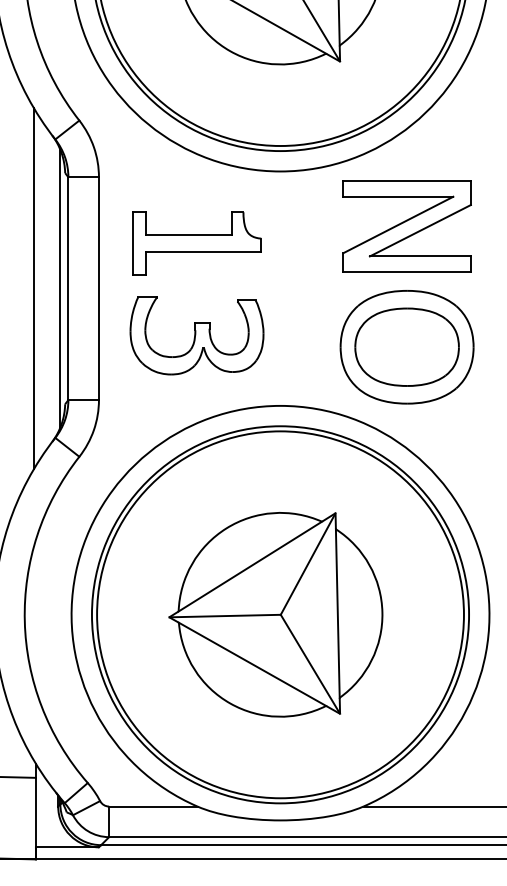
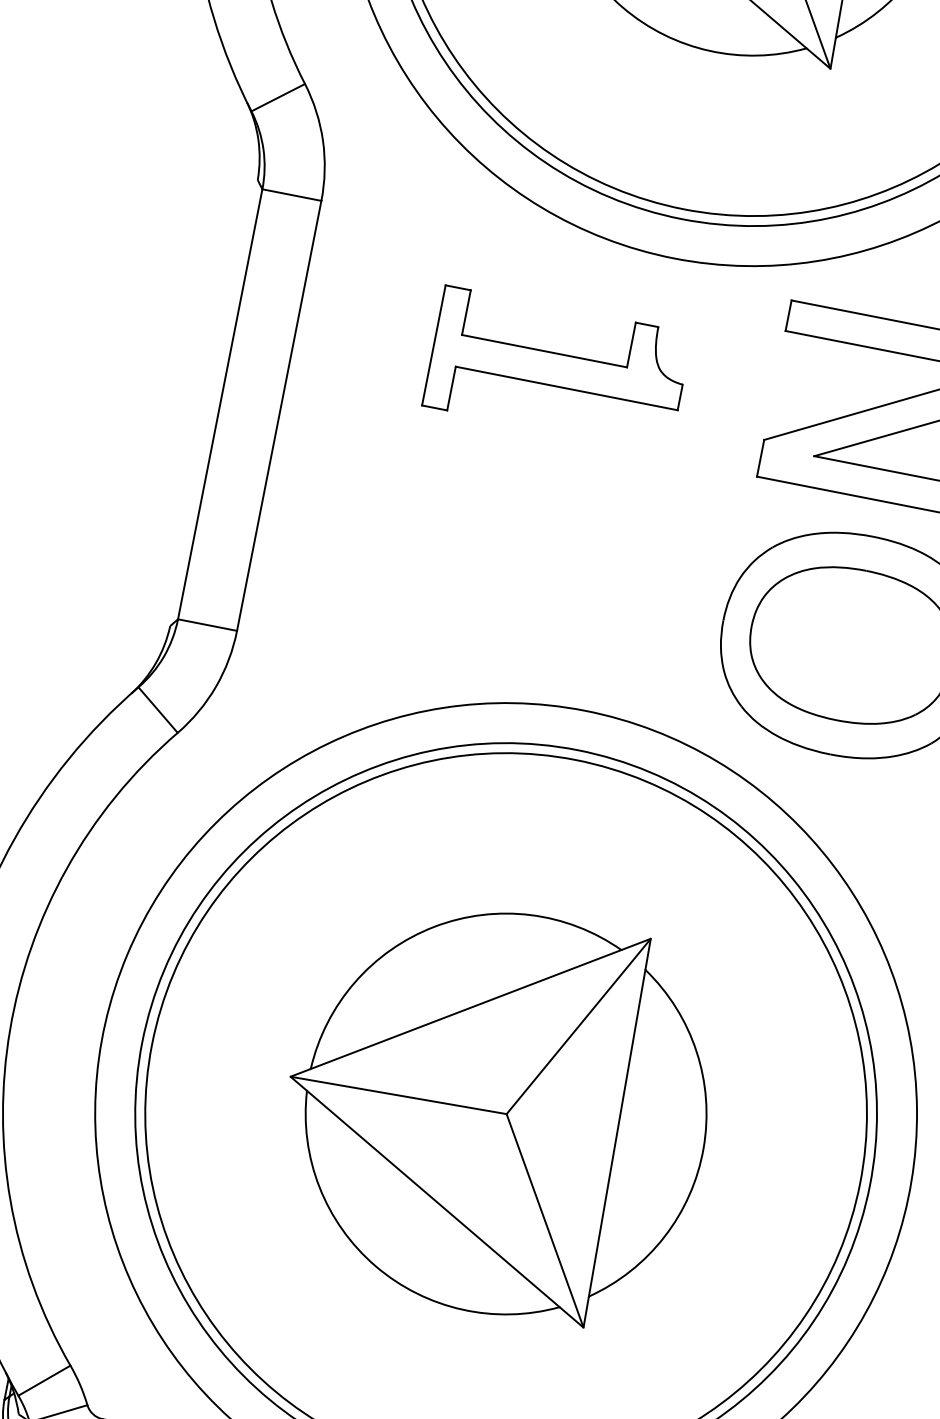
part: (196, 243) -> (555, 369), moved
line: (33, 288) -> (152, 390), removed
line: (60, 288) -> (205, 400), removed
part: (196, 335) -> (449, 543), removed

